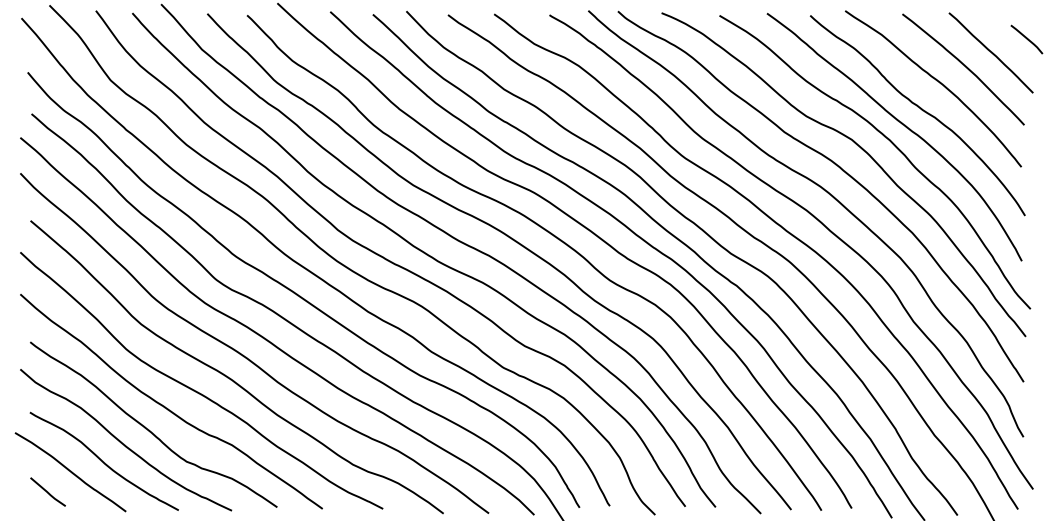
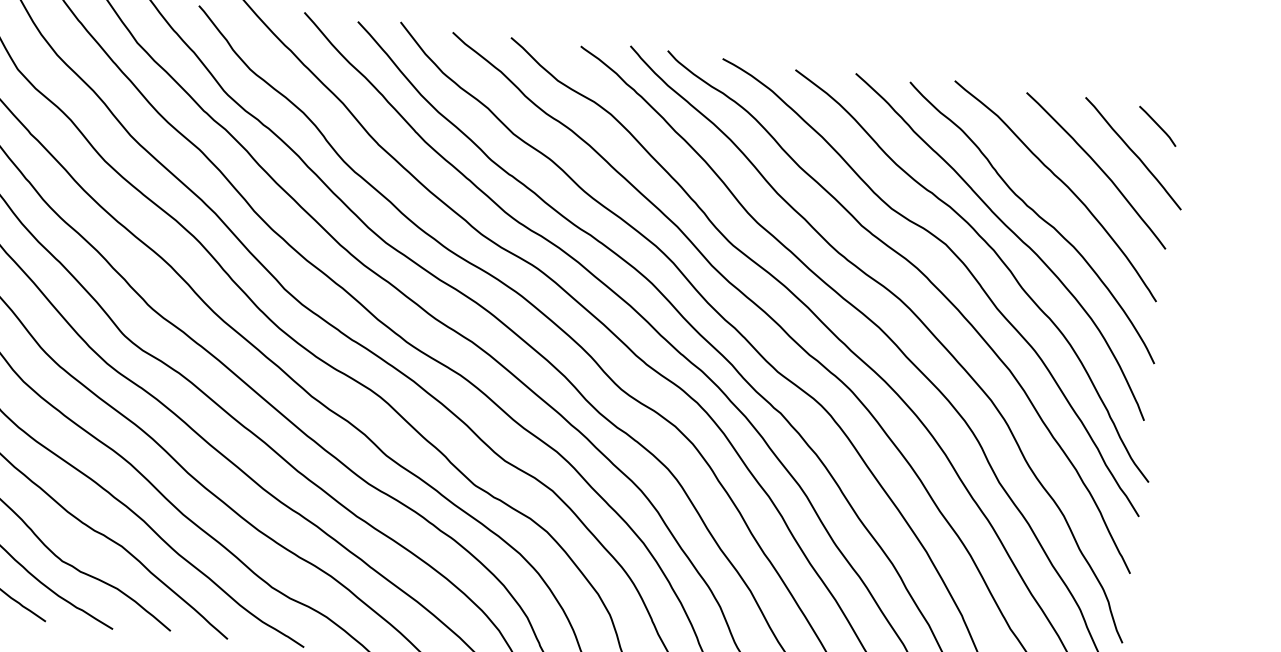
line: (1026, 39) -> (1157, 126), moved

